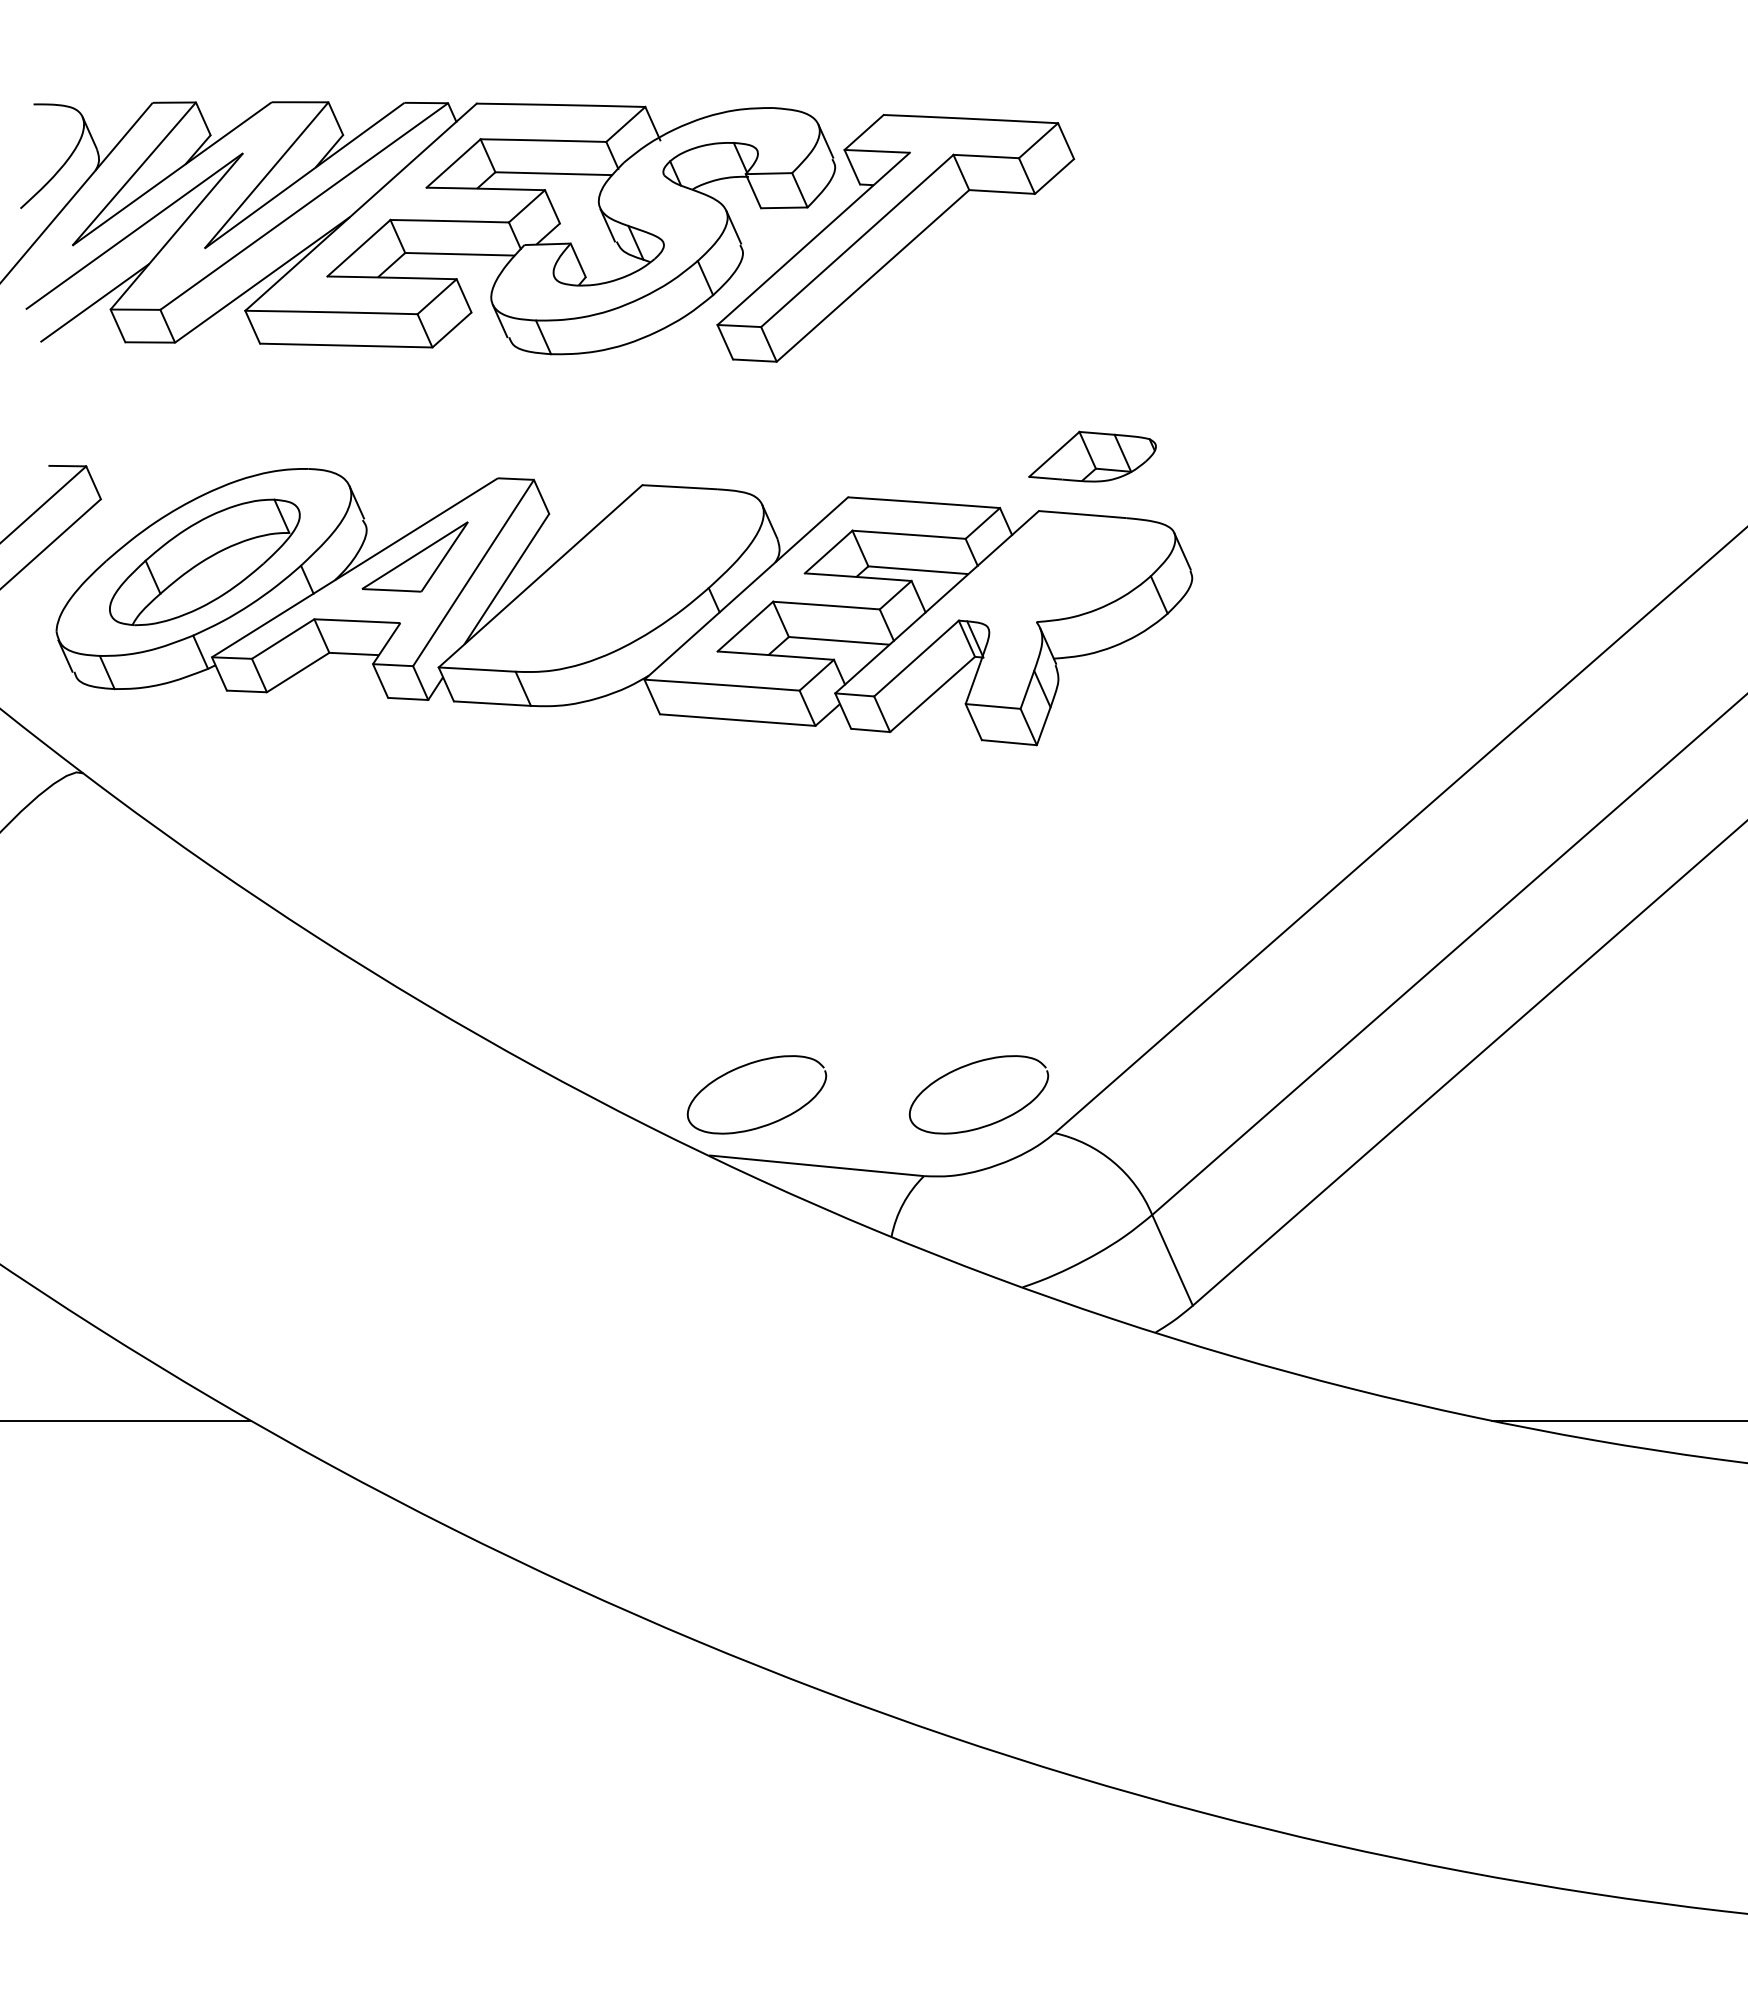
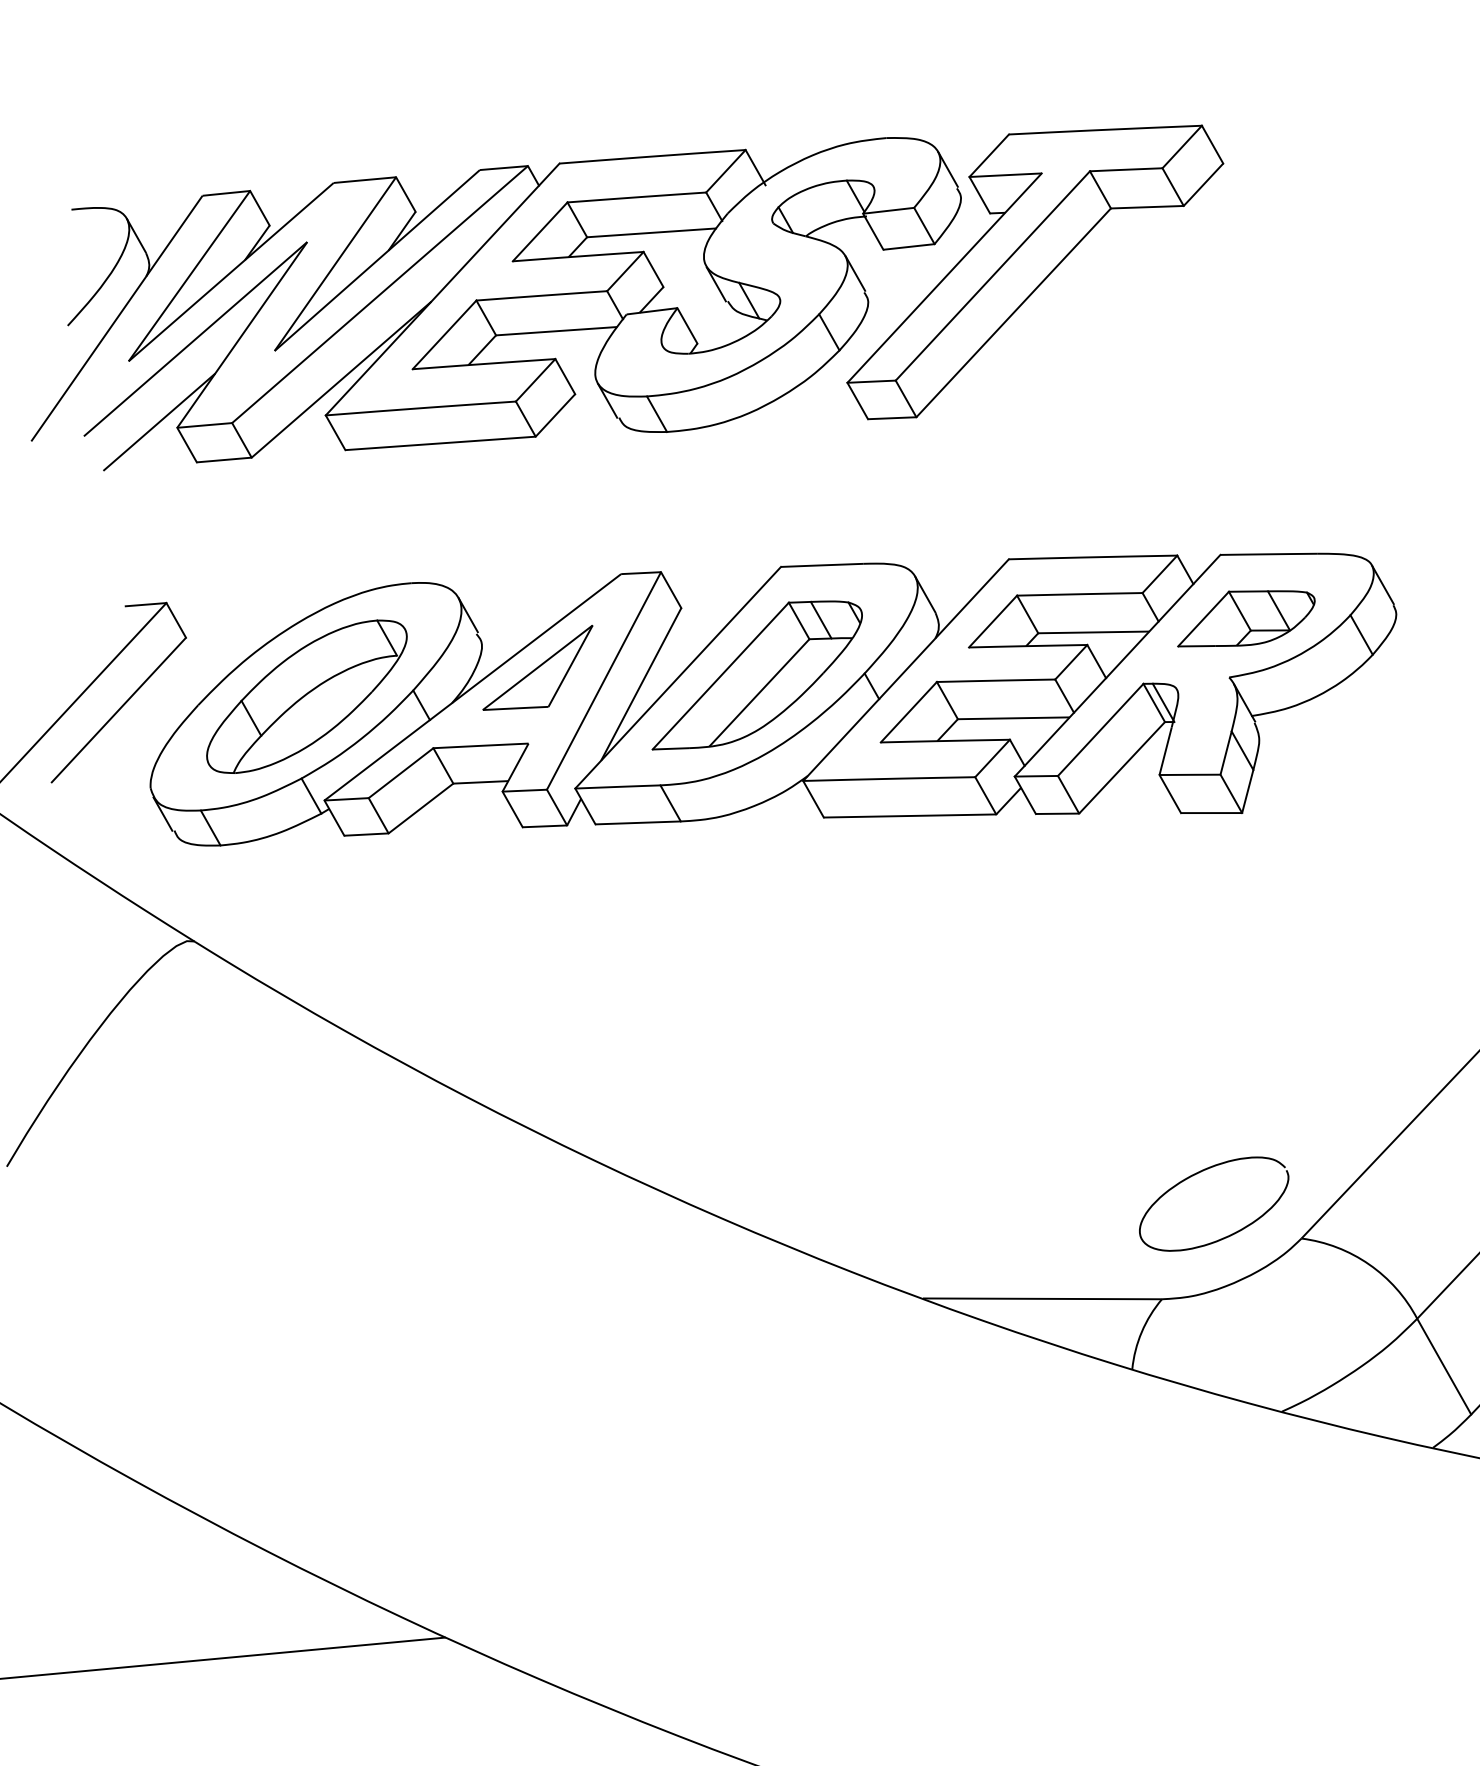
part: (1092, 456) -> (1245, 617), moved
part: (611, 578) -> (756, 672), added
curve: (748, 1065) -> (957, 1195), removed

